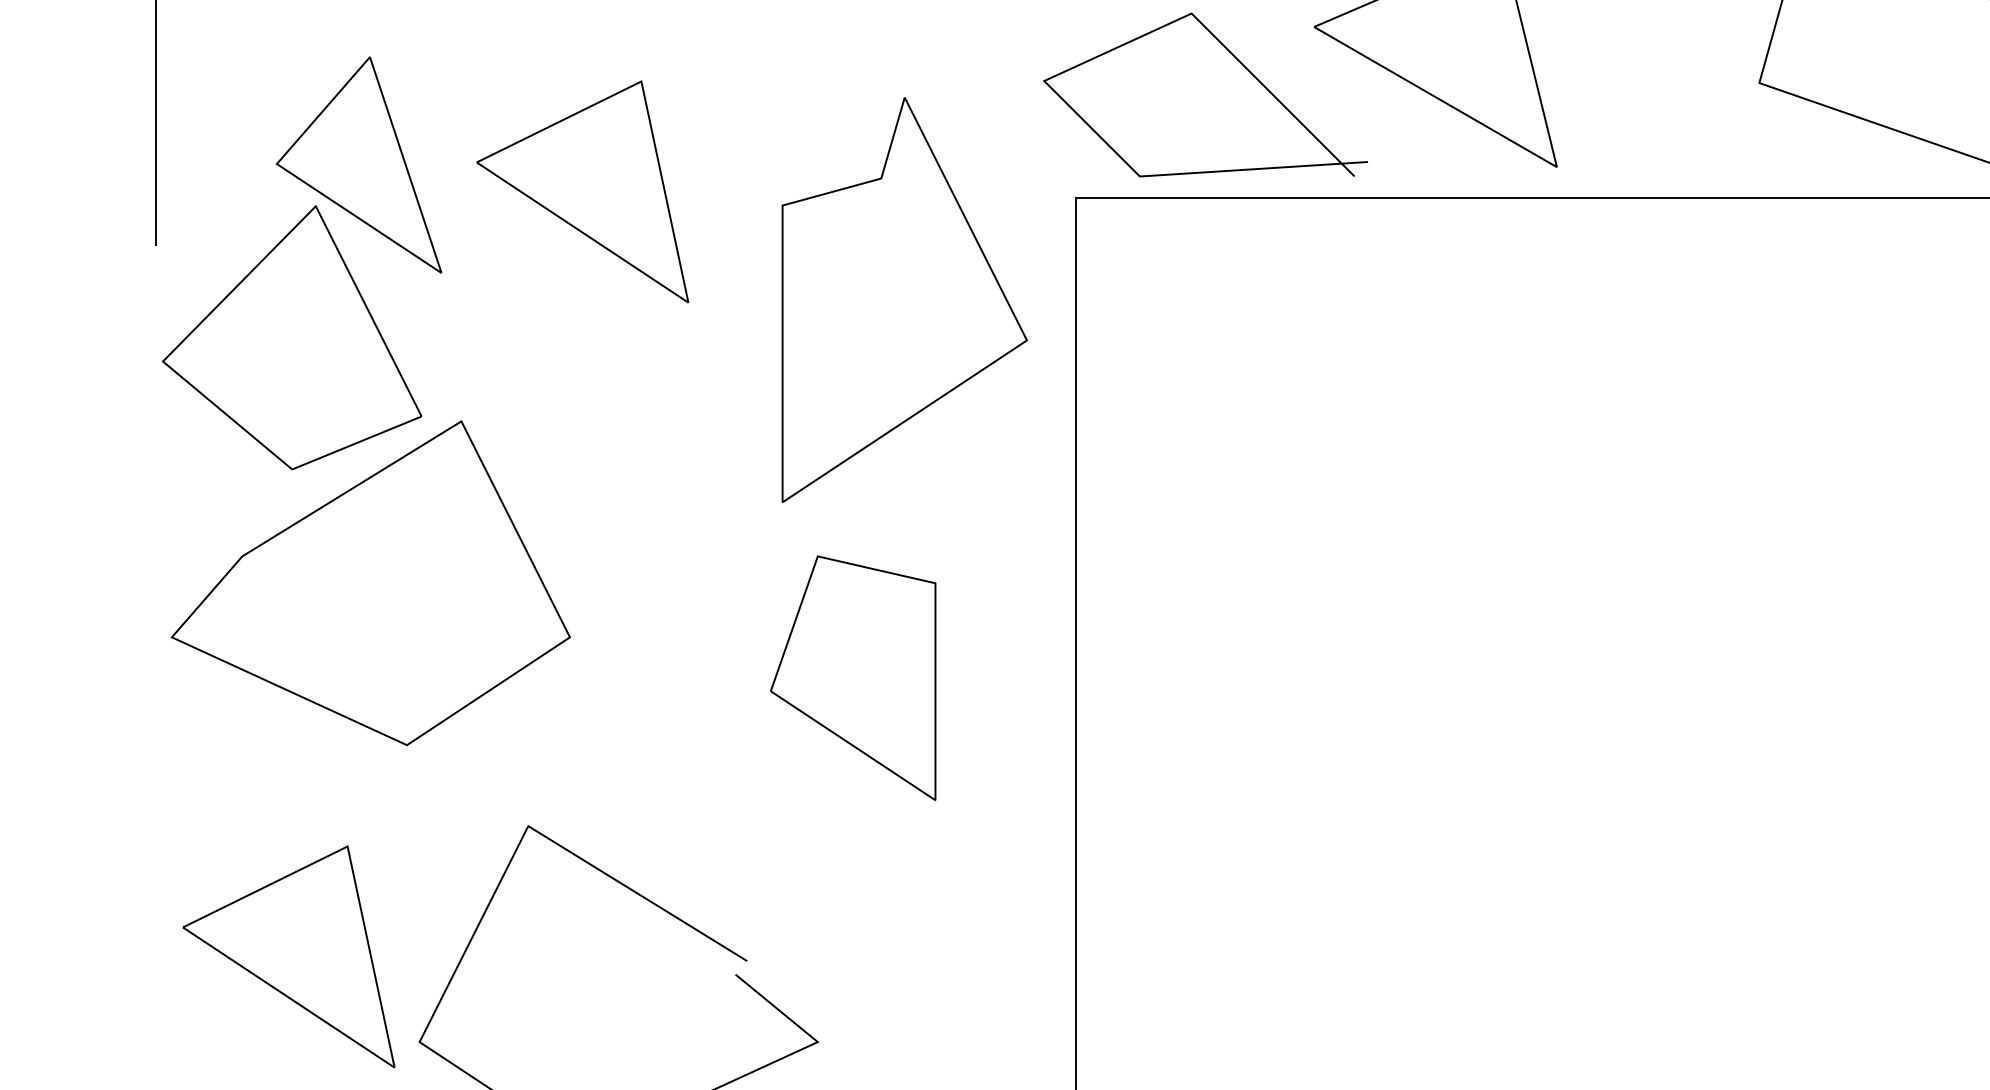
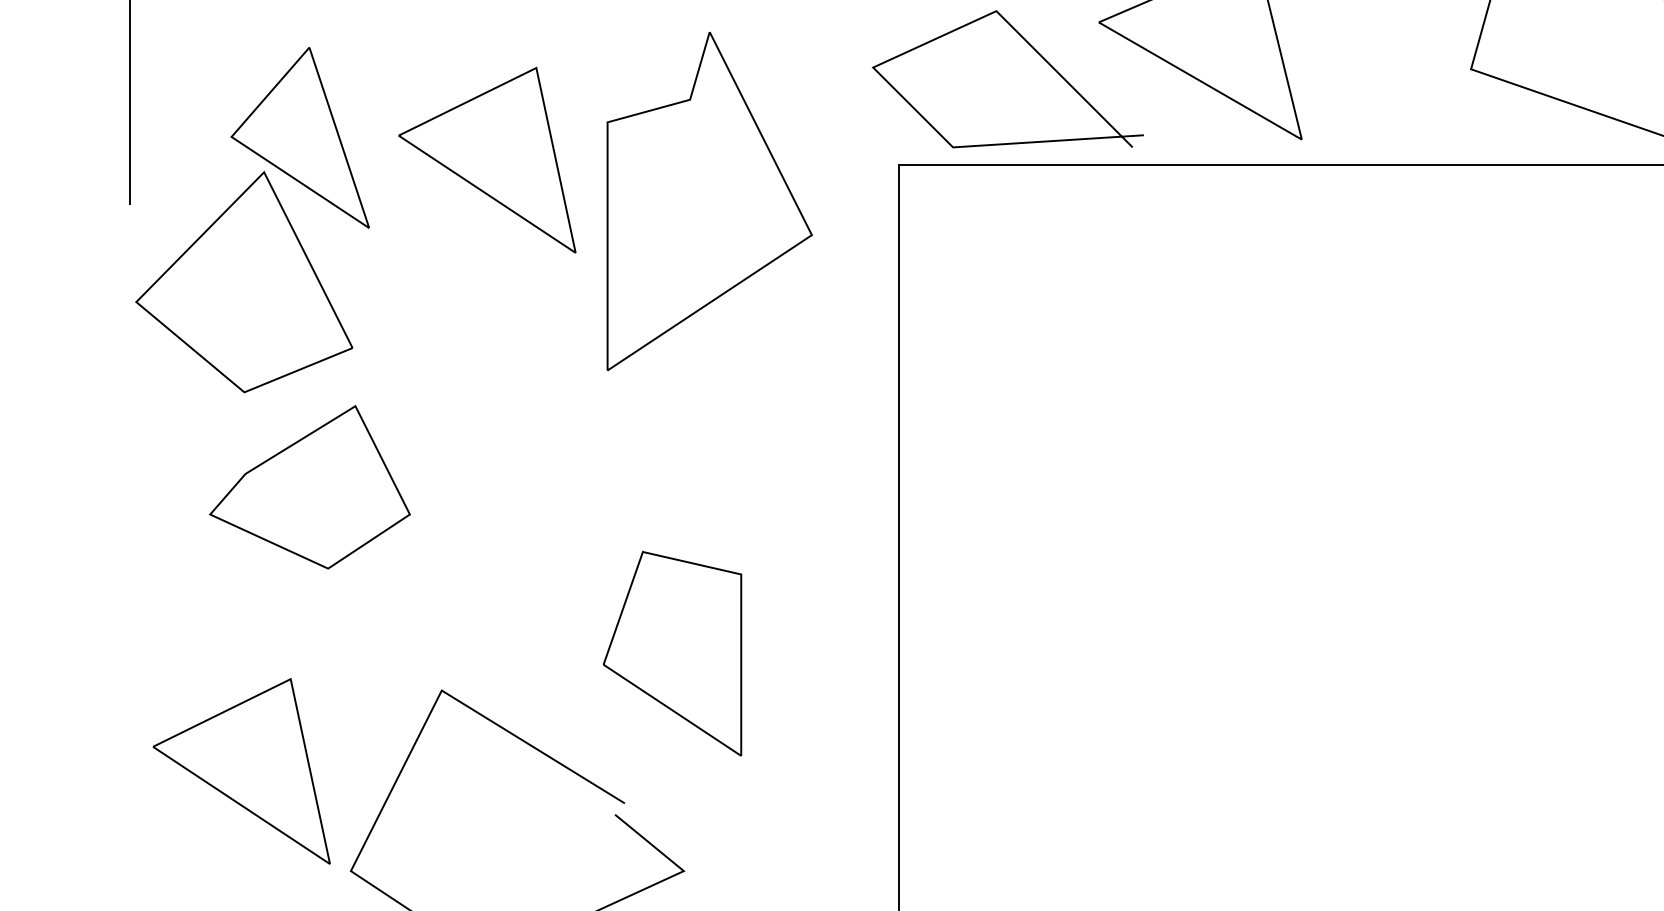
part: (904, 299) -> (709, 200), moved
part: (370, 582) -> (309, 486), size x0.6
part: (853, 677) -> (672, 653), moved
part: (288, 956) -> (241, 771), moved

